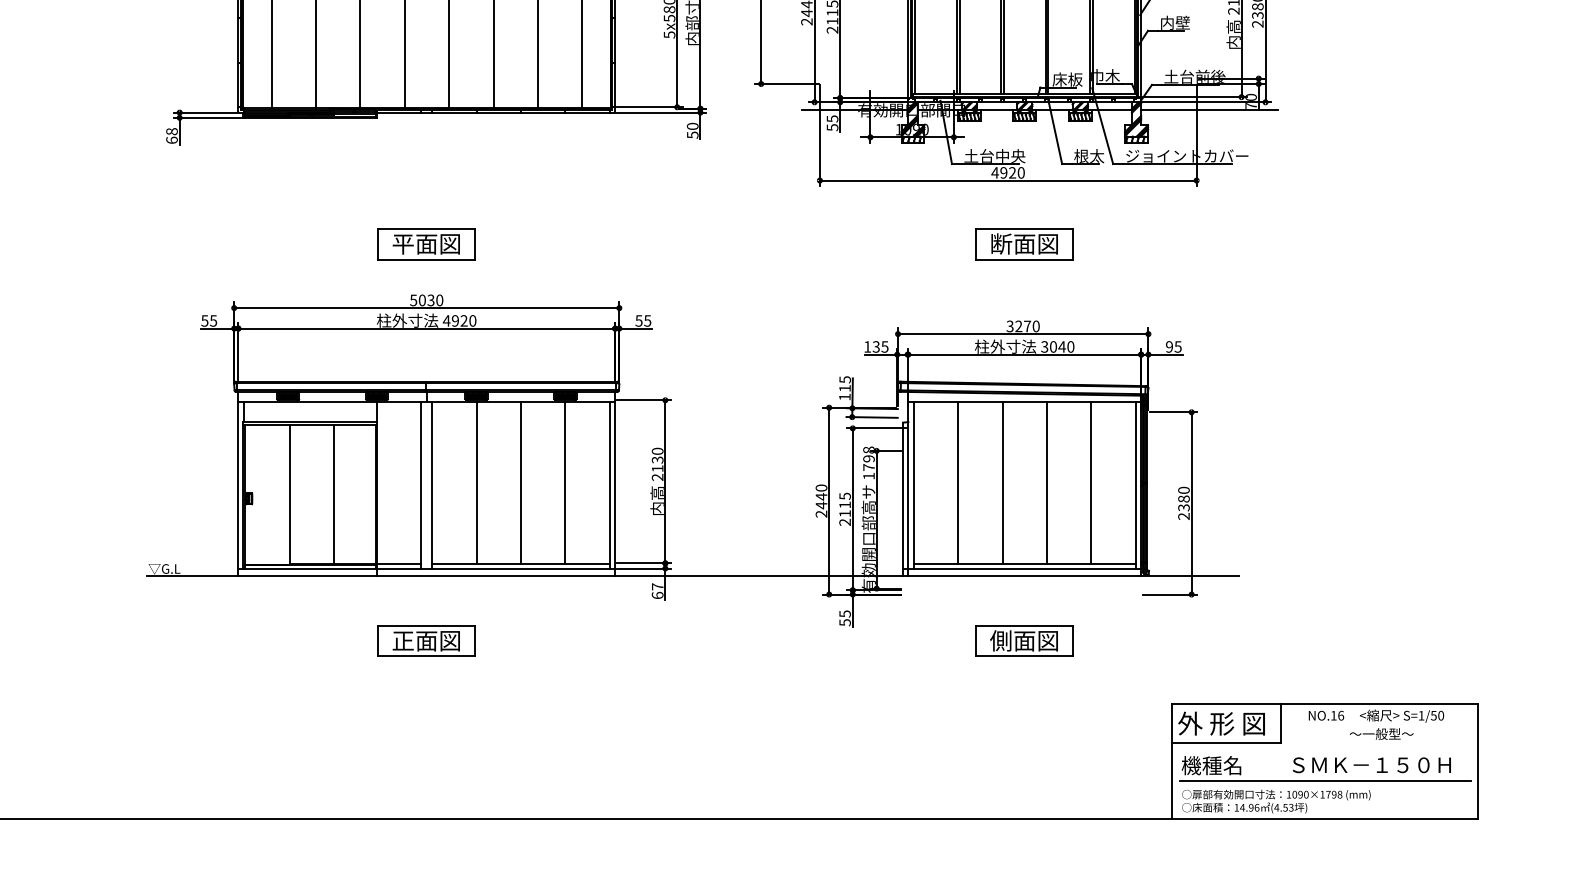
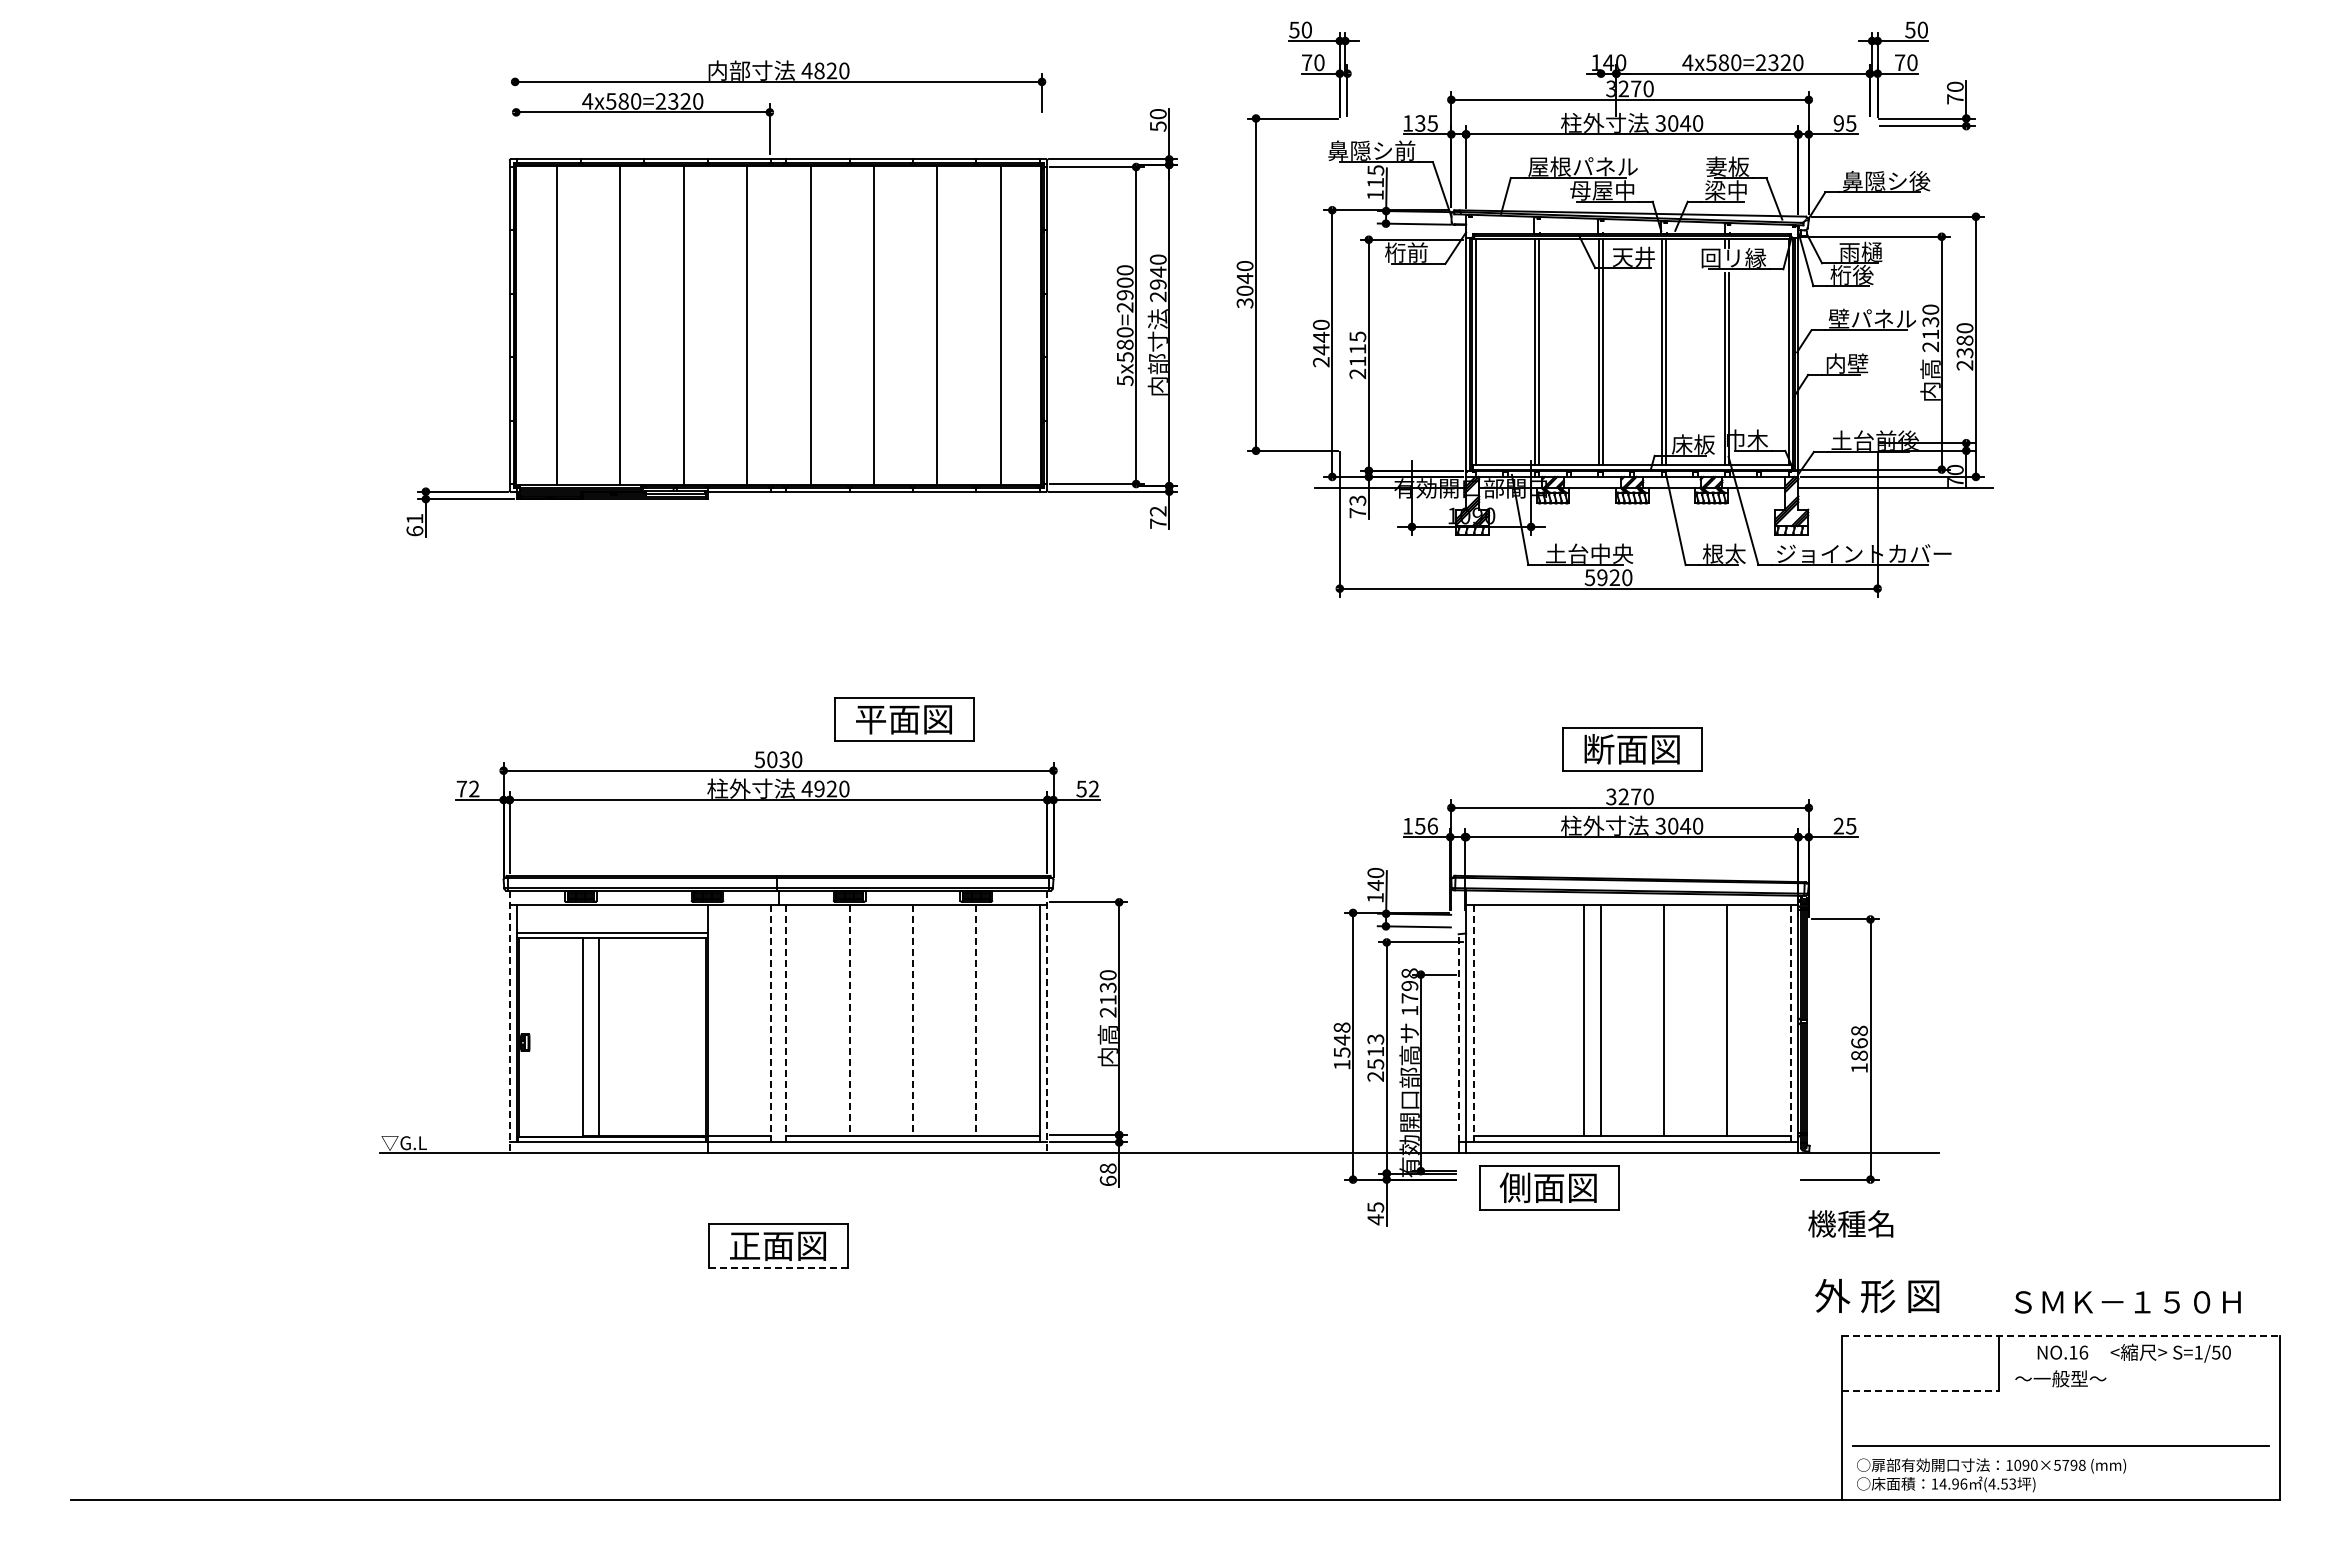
text: (832, 123) -> (1357, 506), 55 -> 73
text: (692, 130) -> (1158, 517), 50 -> 72
text: (171, 131) -> (414, 518), 68 -> 61
text: (994, 172) -> (1589, 577), 4920 -> 5920
part: (426, 244) -> (904, 719), moved
part: (1024, 244) -> (1632, 749), moved
text: (208, 320) -> (467, 788), 55 -> 72
text: (647, 320) -> (1093, 788), 55 -> 52
text: (880, 346) -> (1426, 825), 135 -> 156
text: (1169, 347) -> (1838, 826), 95 -> 25
text: (844, 384) -> (1375, 879), 115 -> 140
line: (476, 483) -> (849, 1020), solid -> dashed
line: (521, 483) -> (913, 1020), solid -> dashed
line: (565, 483) -> (976, 1020), solid -> dashed
line: (958, 483) -> (1584, 1020), moved
line: (238, 484) -> (509, 1022), solid -> dashed
line: (615, 484) -> (1047, 1022), solid -> dashed
line: (421, 485) -> (770, 1023), solid -> dashed
line: (432, 485) -> (786, 1023), solid -> dashed
line: (913, 485) -> (1473, 1023), solid -> dashed
line: (1135, 485) -> (1790, 1023), solid -> dashed
line: (334, 494) -> (599, 1036), moved
line: (903, 494) -> (1458, 1037), solid -> dashed
text: (821, 501) -> (1341, 1046), 2440 -> 1548
text: (1183, 503) -> (1859, 1049), 2380 -> 1868
text: (844, 504) -> (1375, 1051), 2115 -> 2513
text: (657, 586) -> (1107, 1168), 67 -> 68
text: (844, 622) -> (1375, 1219), 55 -> 45
part: (1024, 640) -> (1549, 1187), moved
line: (426, 656) -> (778, 1267), solid -> dashed
line: (1324, 704) -> (2060, 1336), solid -> dashed
text: (1221, 723) -> (1877, 1295), moved
text: (1381, 733) -> (2060, 1378), moved
line: (1226, 742) -> (1920, 1391), solid -> dashed
text: (1211, 765) -> (1850, 1223), moved
text: (1371, 765) -> (2127, 1302), moved
text: (1322, 794) -> (2057, 1465), 1090×1798 -> 1090×5798

